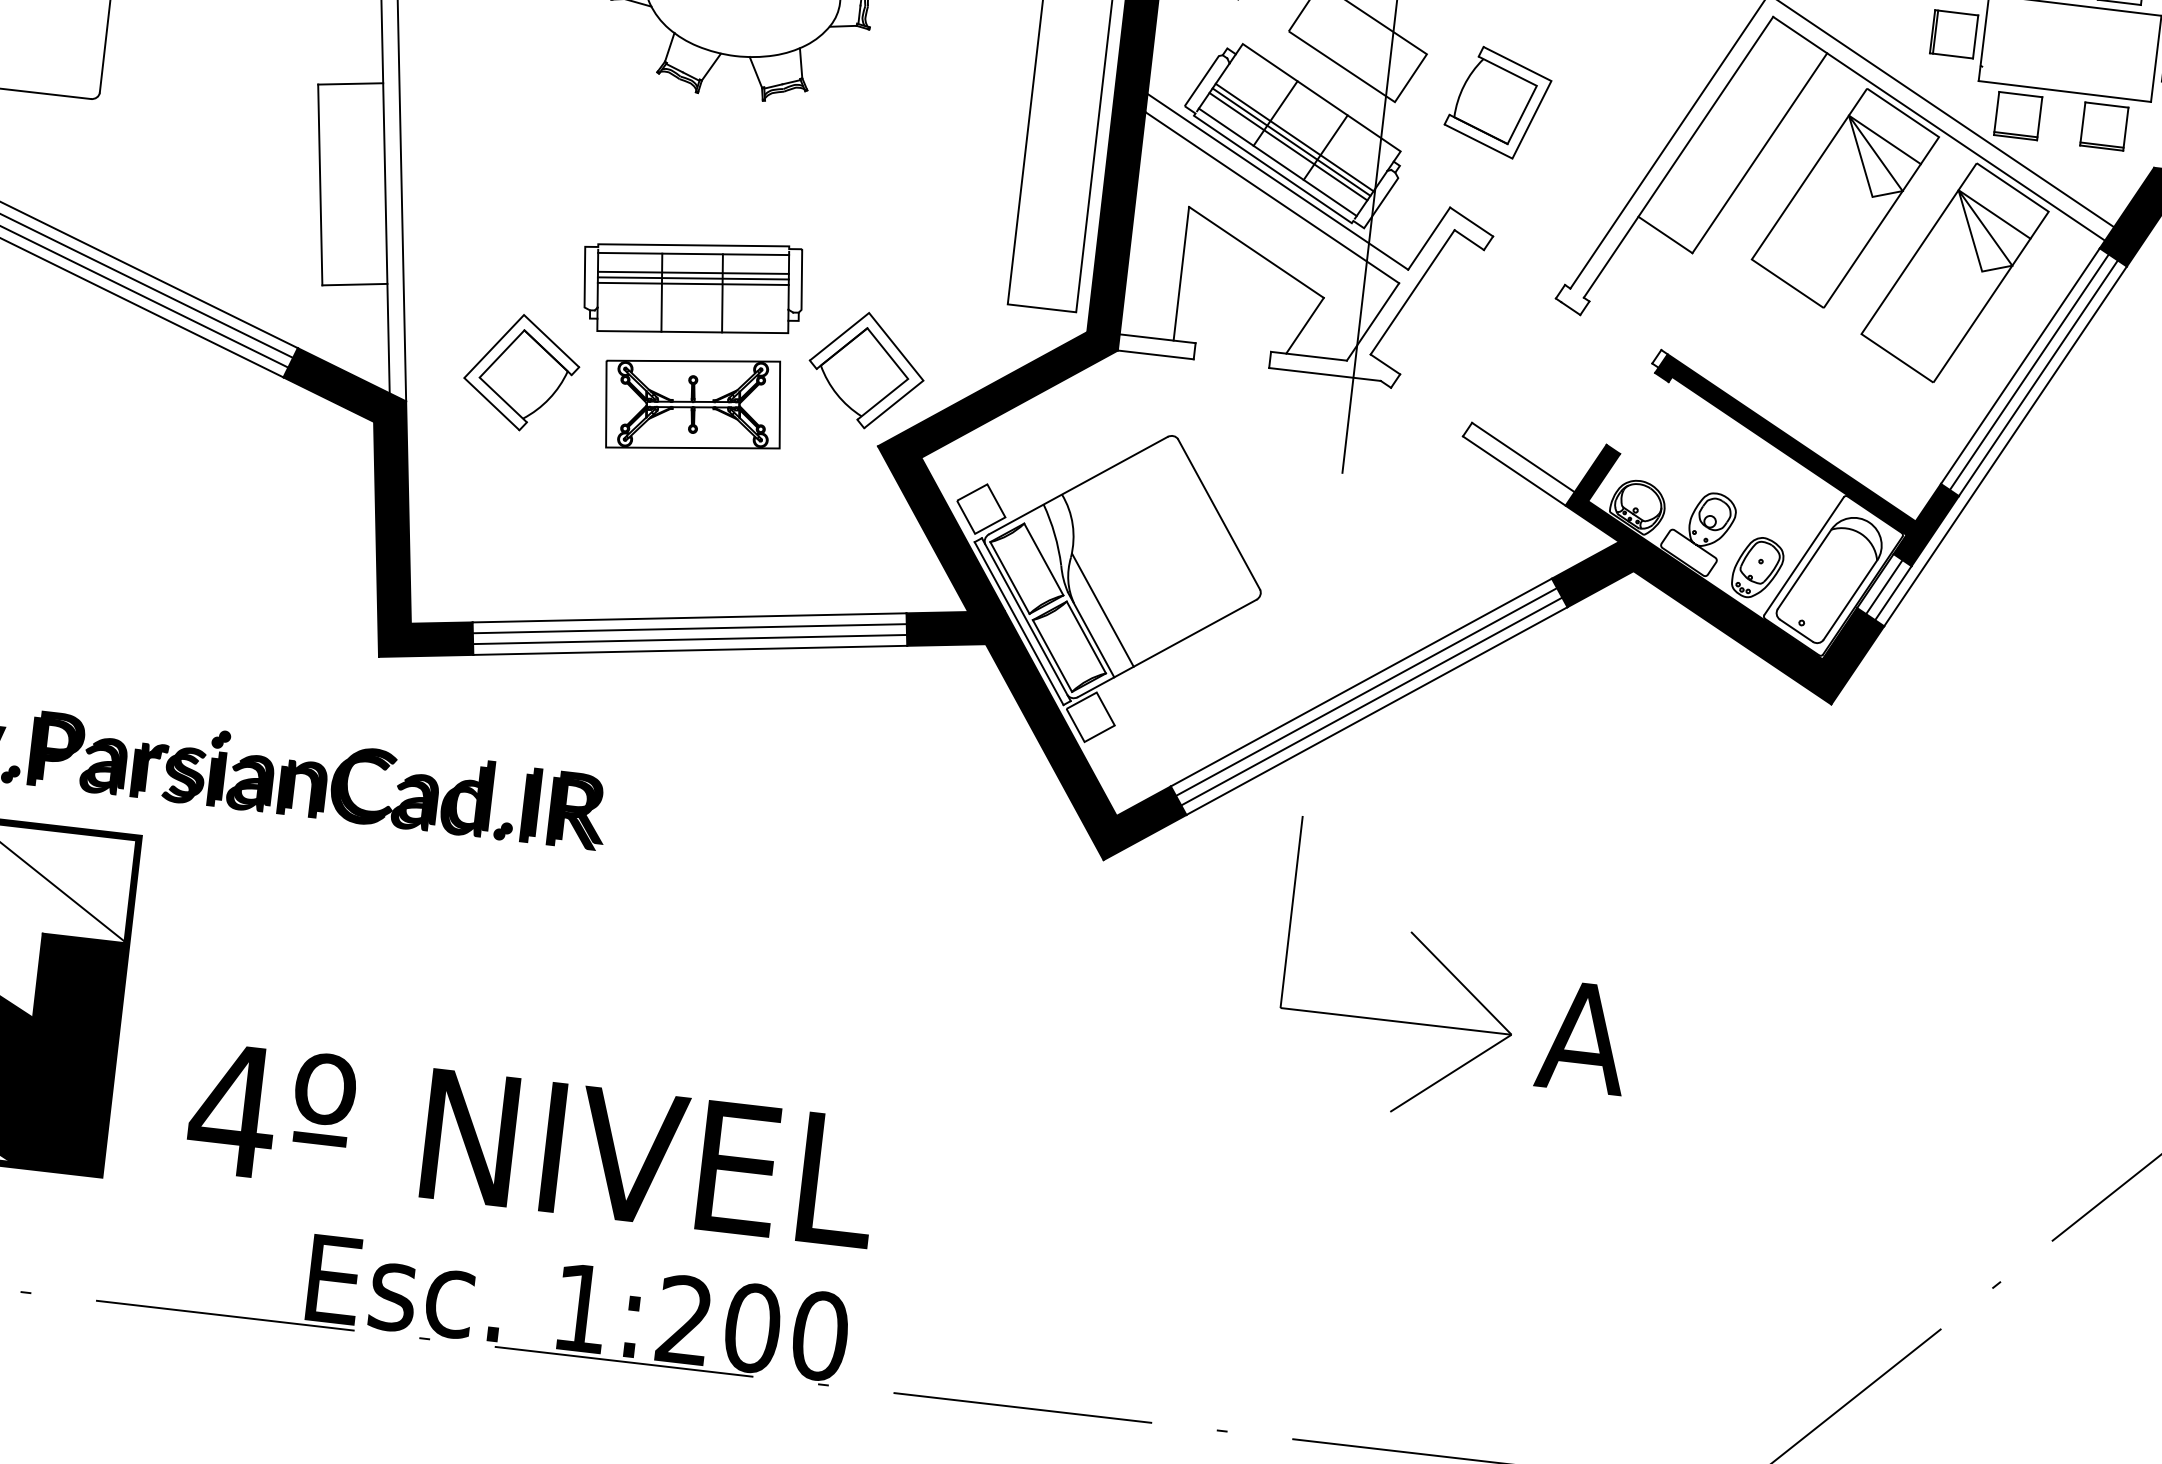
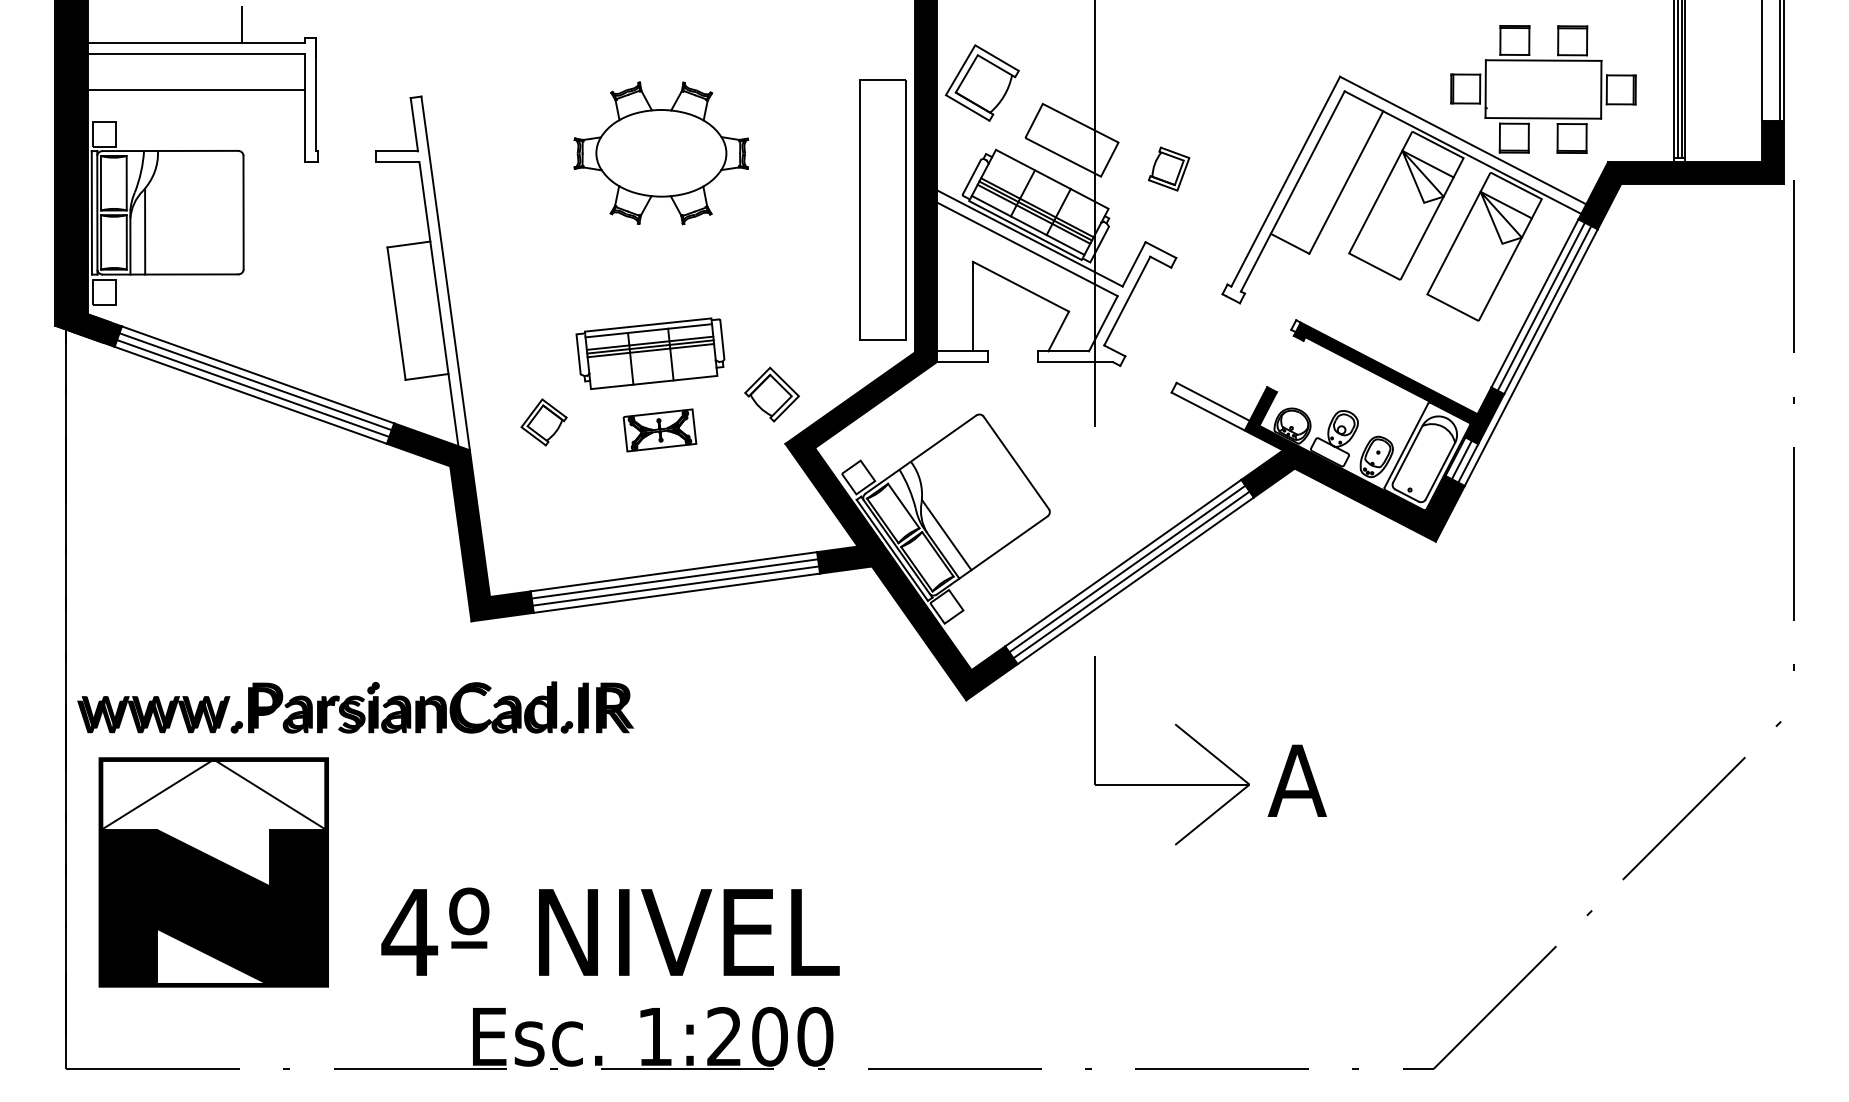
part: (1497, 101) -> (1168, 168), size x0.6
part: (865, 370) -> (771, 394), size x0.7
part: (520, 372) -> (543, 422), size x0.6
part: (692, 404) -> (659, 430), size x0.6

